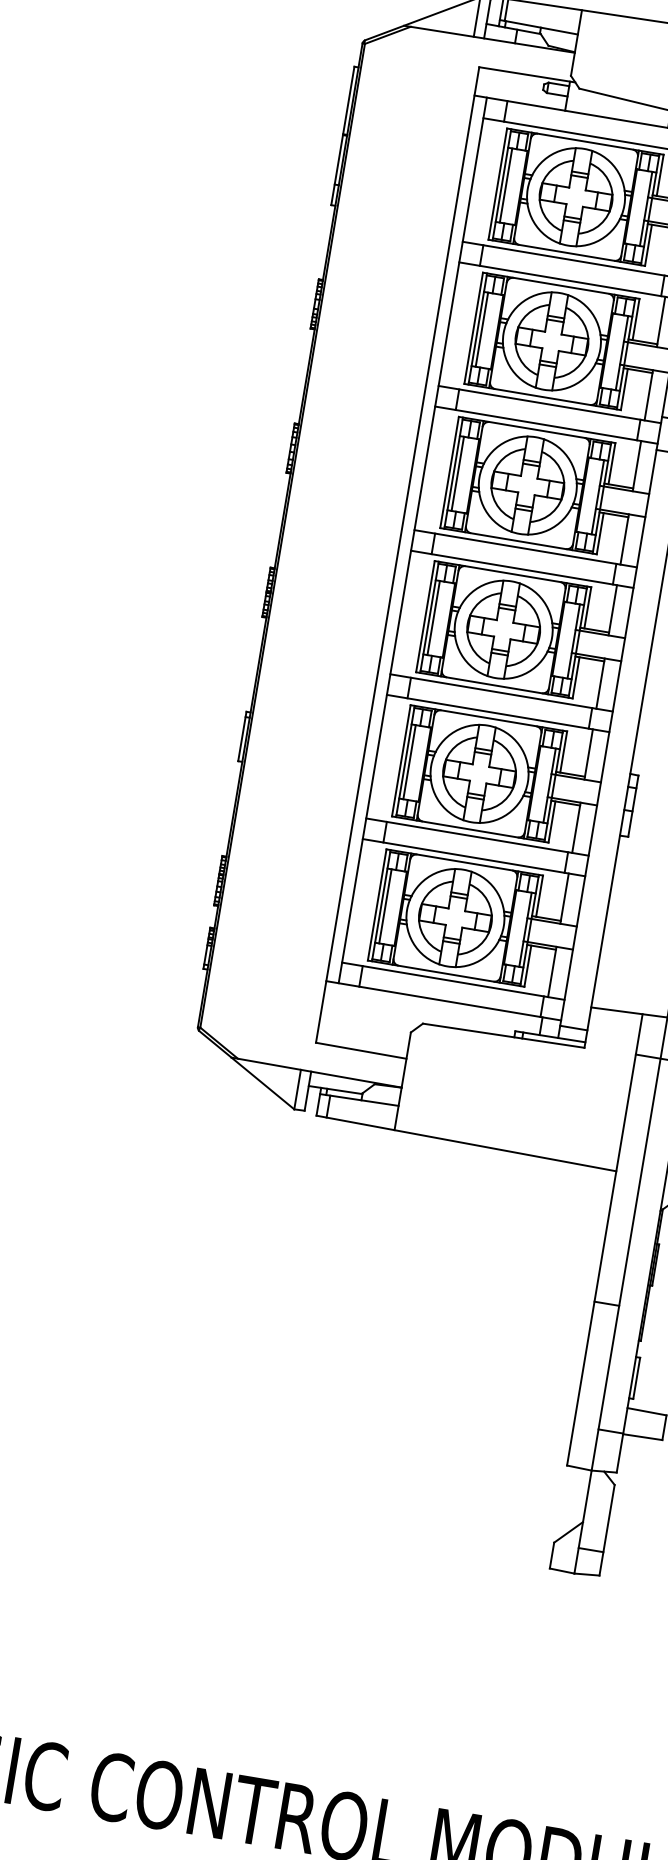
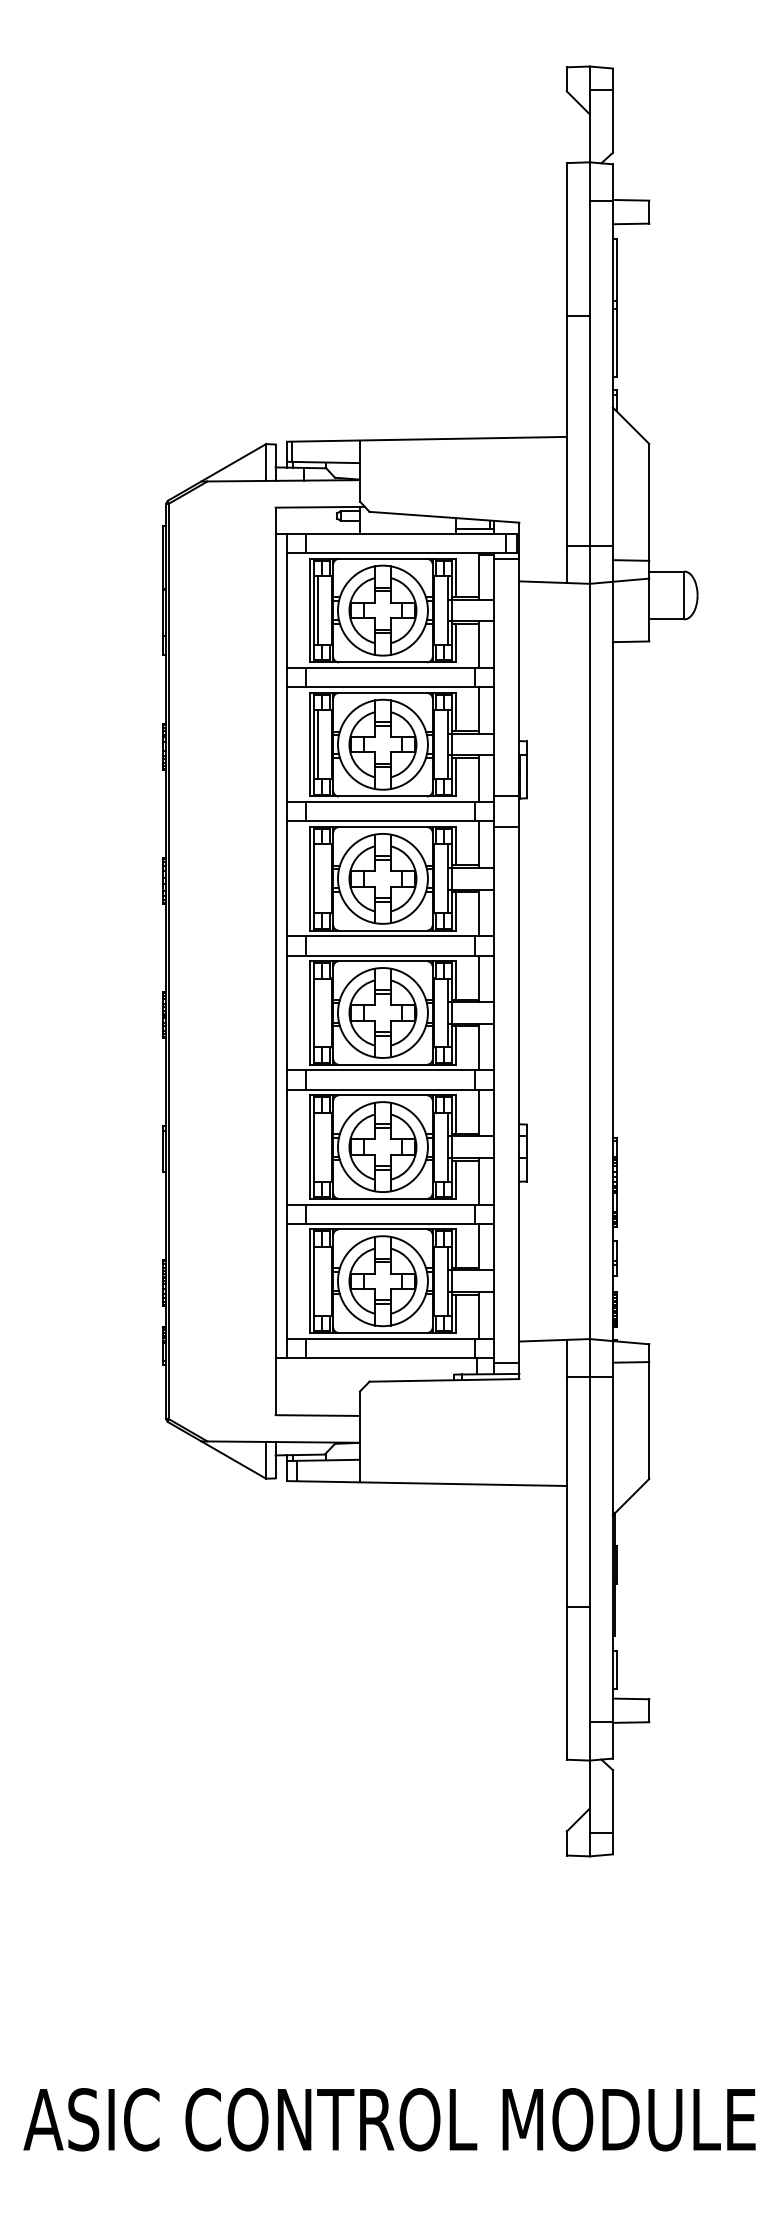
line: (457, 473) -> (317, 878), removed
line: (433, 617) -> (317, 1012), removed
line: (409, 761) -> (317, 1146), removed
line: (385, 905) -> (317, 1280), removed

